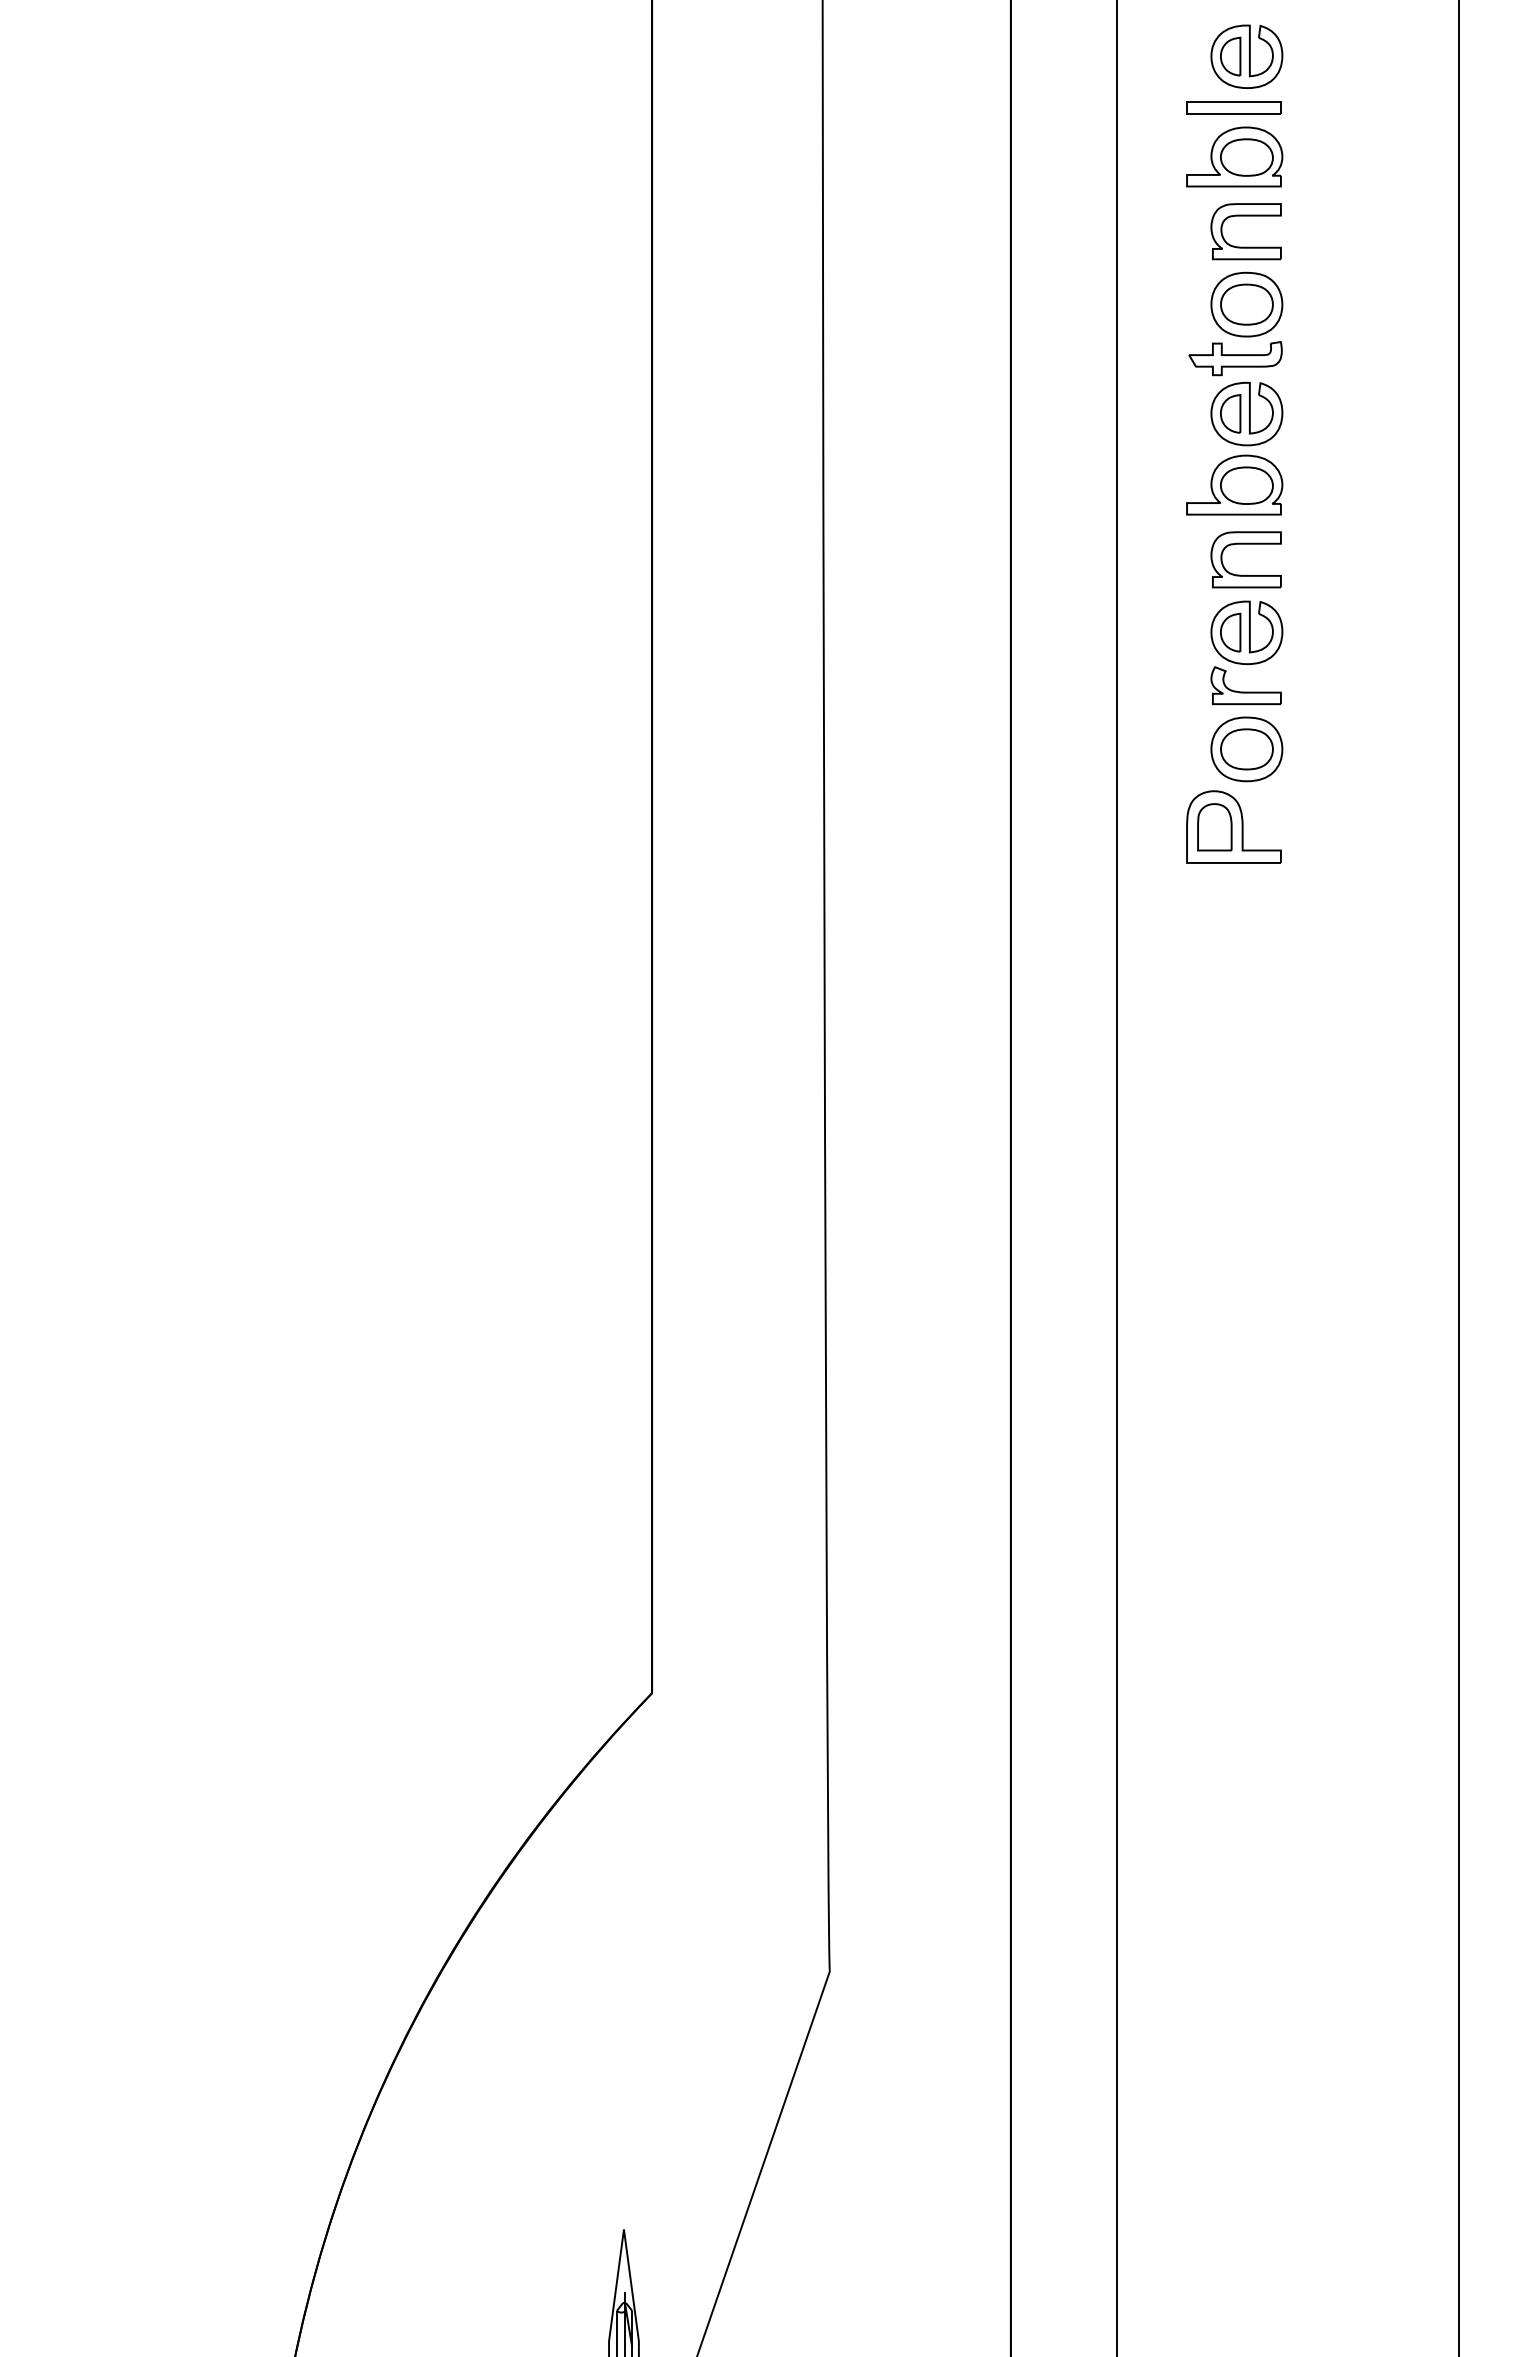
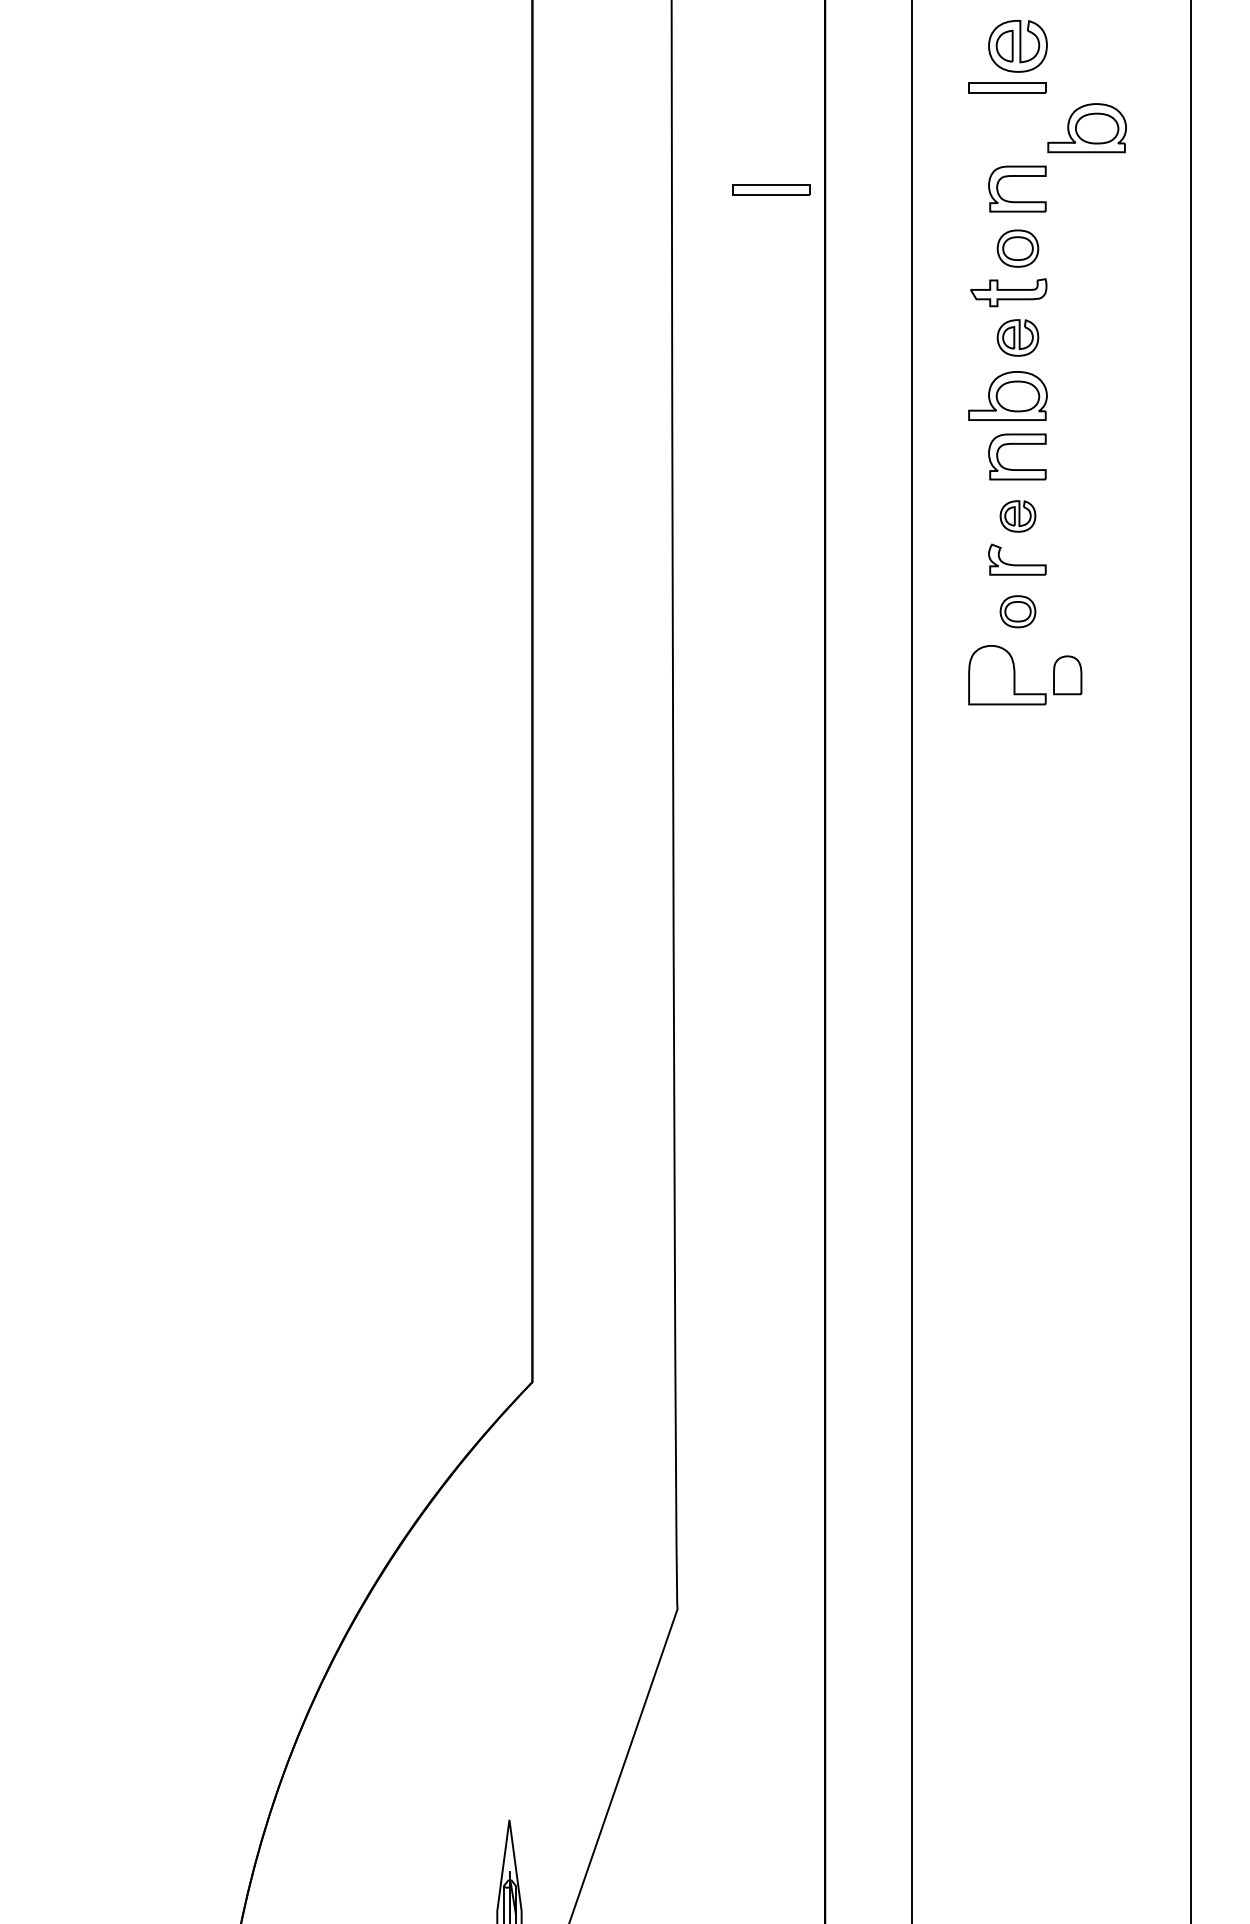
part: (1234, 156) -> (1087, 127), moved
part: (944, 232) -> (771, 189), added
part: (1246, 304) -> (1017, 248), size x0.7
part: (1246, 413) -> (1017, 337), size x0.7
part: (1246, 632) -> (1017, 516), size x0.6
part: (1246, 749) -> (1017, 611), size x0.6
part: (1214, 827) -> (1067, 675), moved

